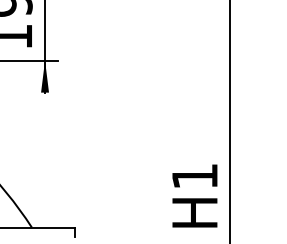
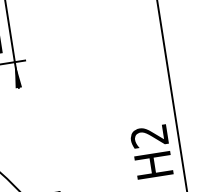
text: (194, 176) -> (149, 136), H1 -> H2

